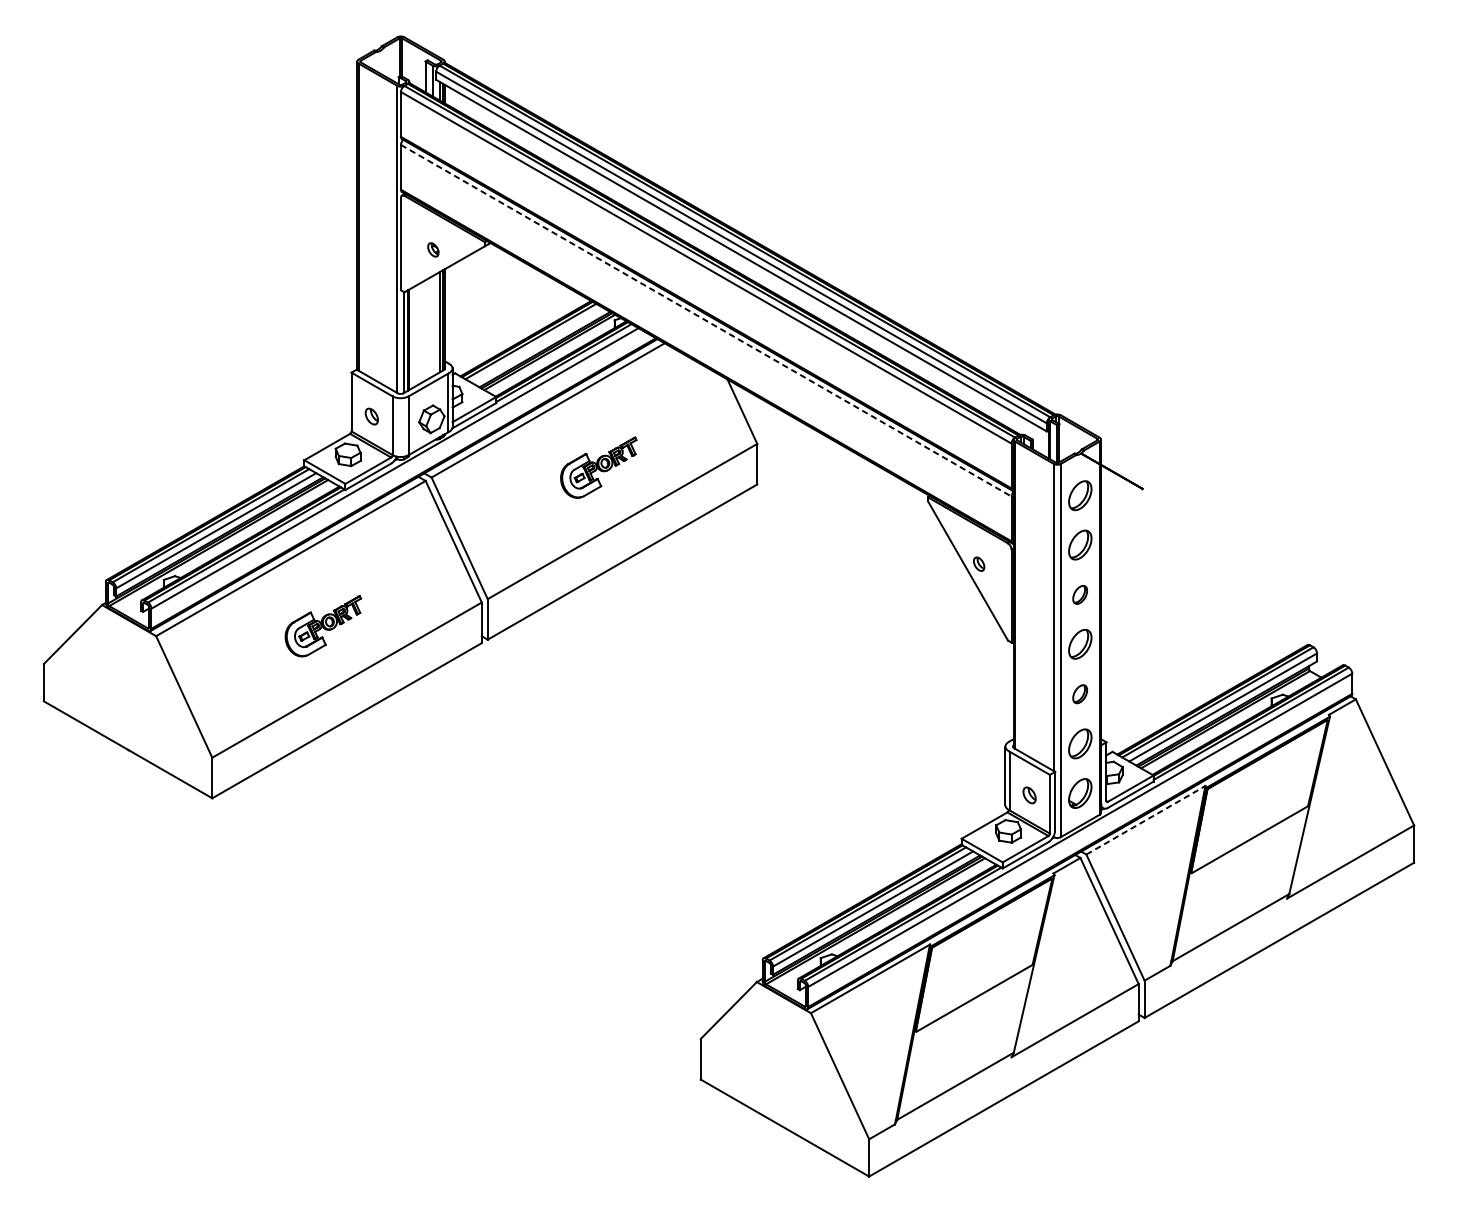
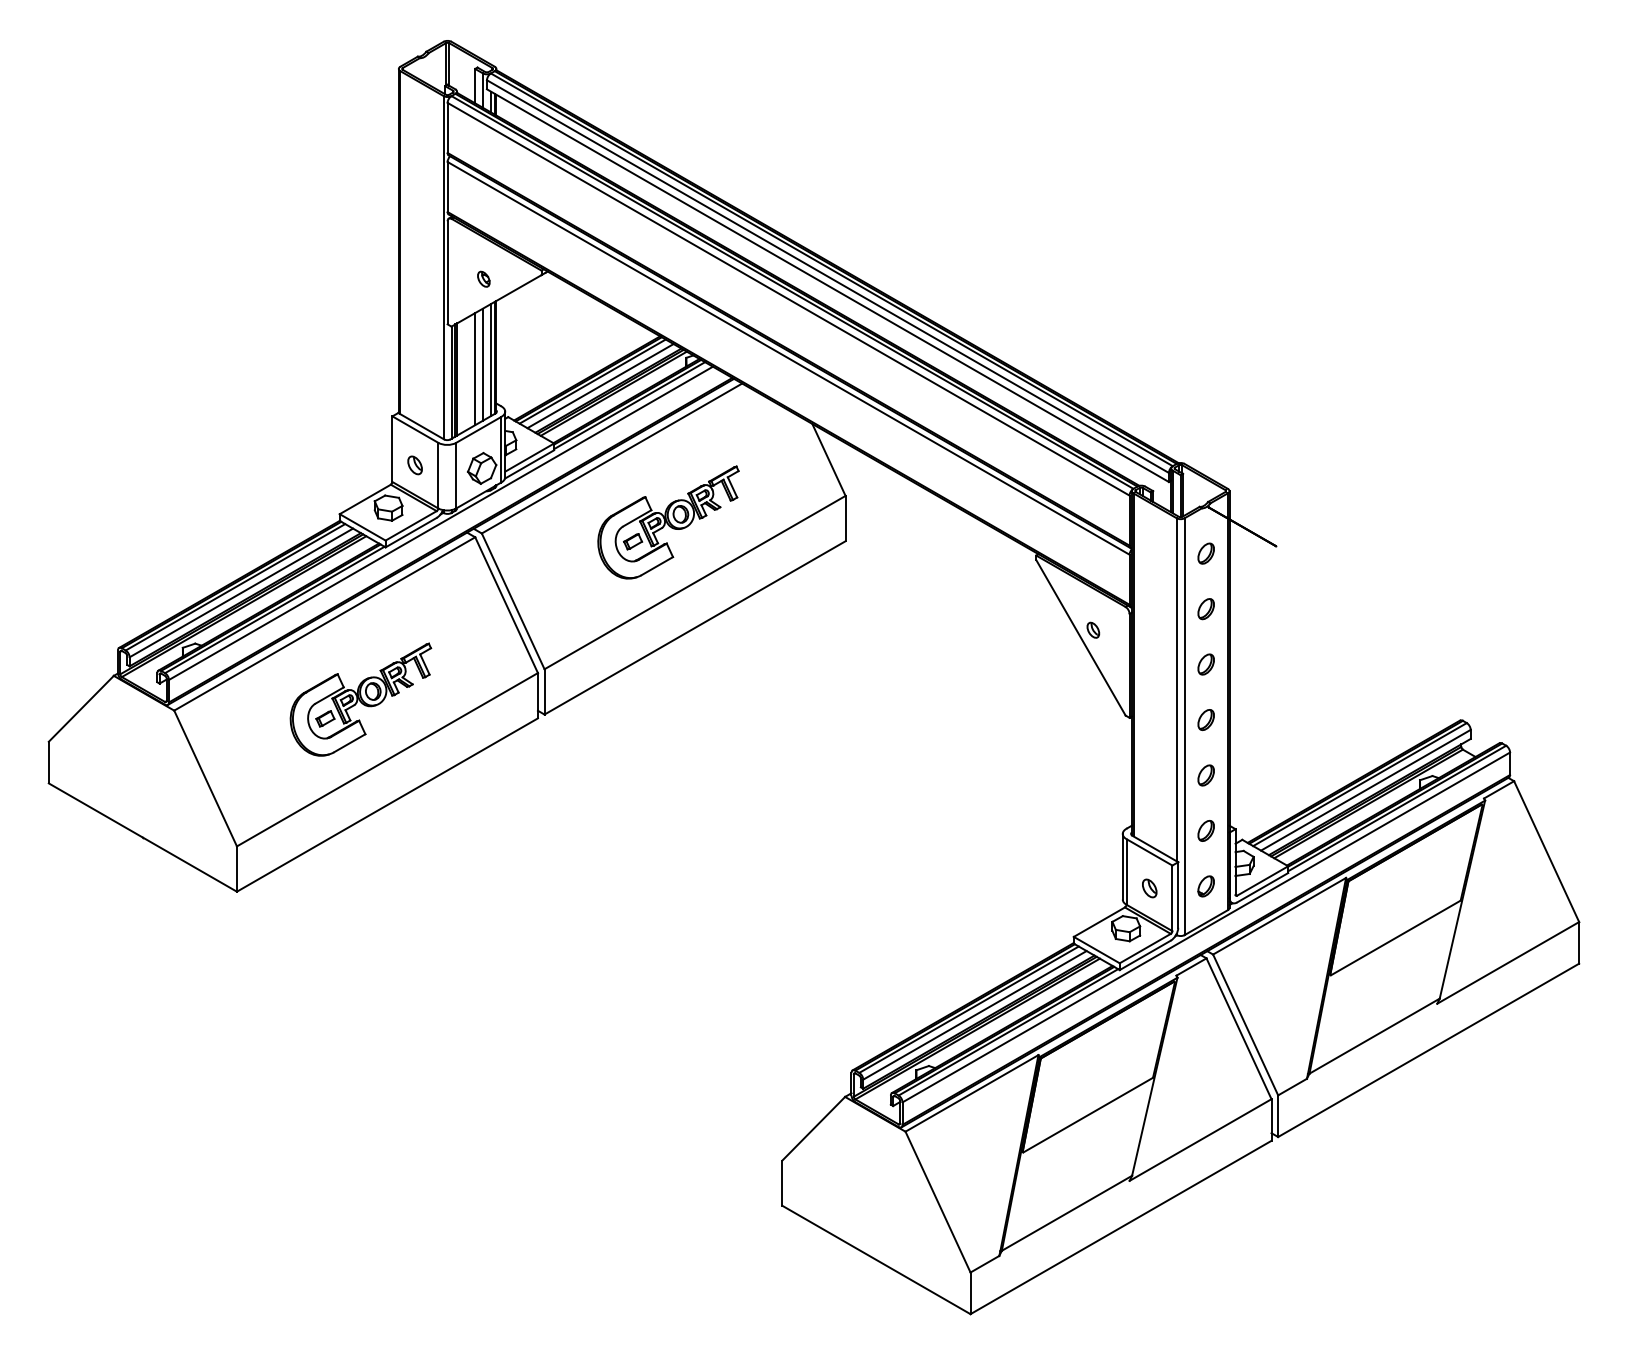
line: (707, 320) -> (789, 358), dashed -> solid
line: (433, 326) -> (483, 364), added
line: (425, 330) -> (475, 369), added
line: (537, 345) -> (600, 386), added
part: (598, 467) -> (668, 522), size x1.67
part: (1079, 495) -> (1205, 553), size x0.62
part: (1079, 545) -> (1205, 609), size x0.62
part: (322, 626) -> (360, 699), size x1.67
part: (1079, 645) -> (1205, 720), size x0.62
part: (1079, 743) -> (1205, 830), size x0.62
part: (1079, 793) -> (1205, 886), size x0.62
line: (1145, 820) -> (1279, 916), dashed -> solid

